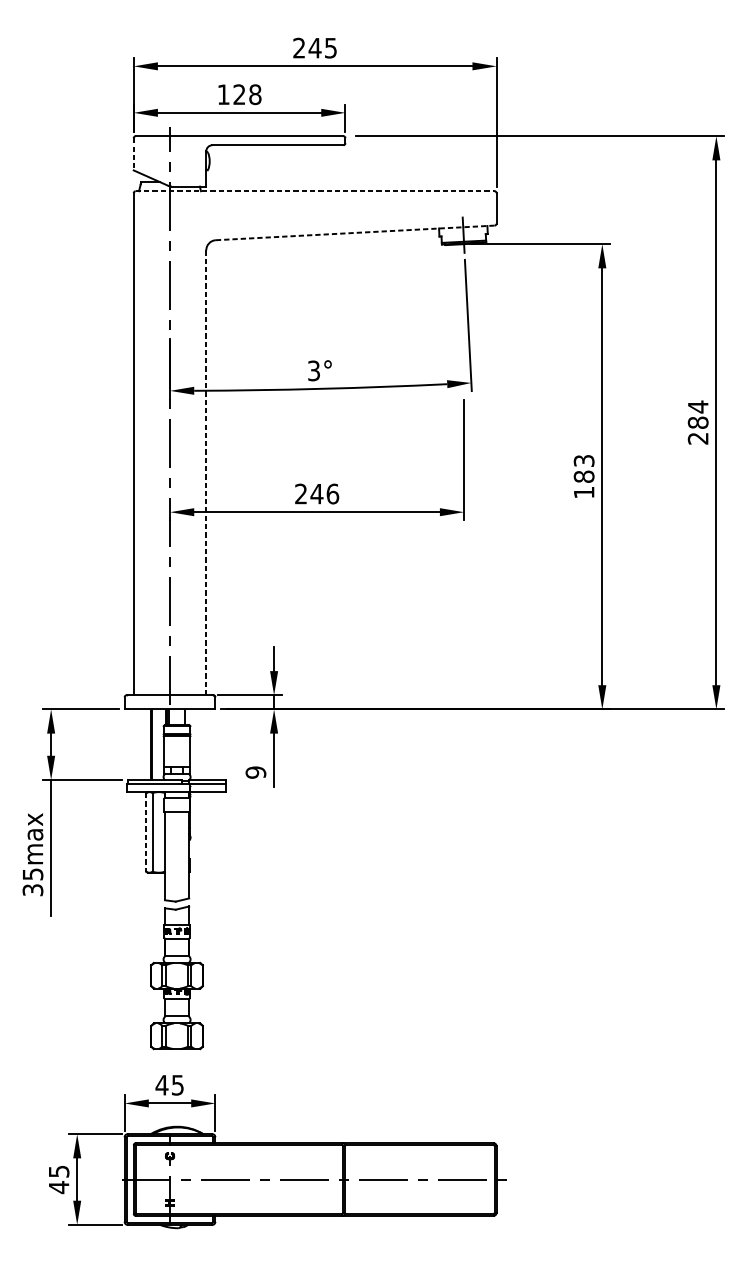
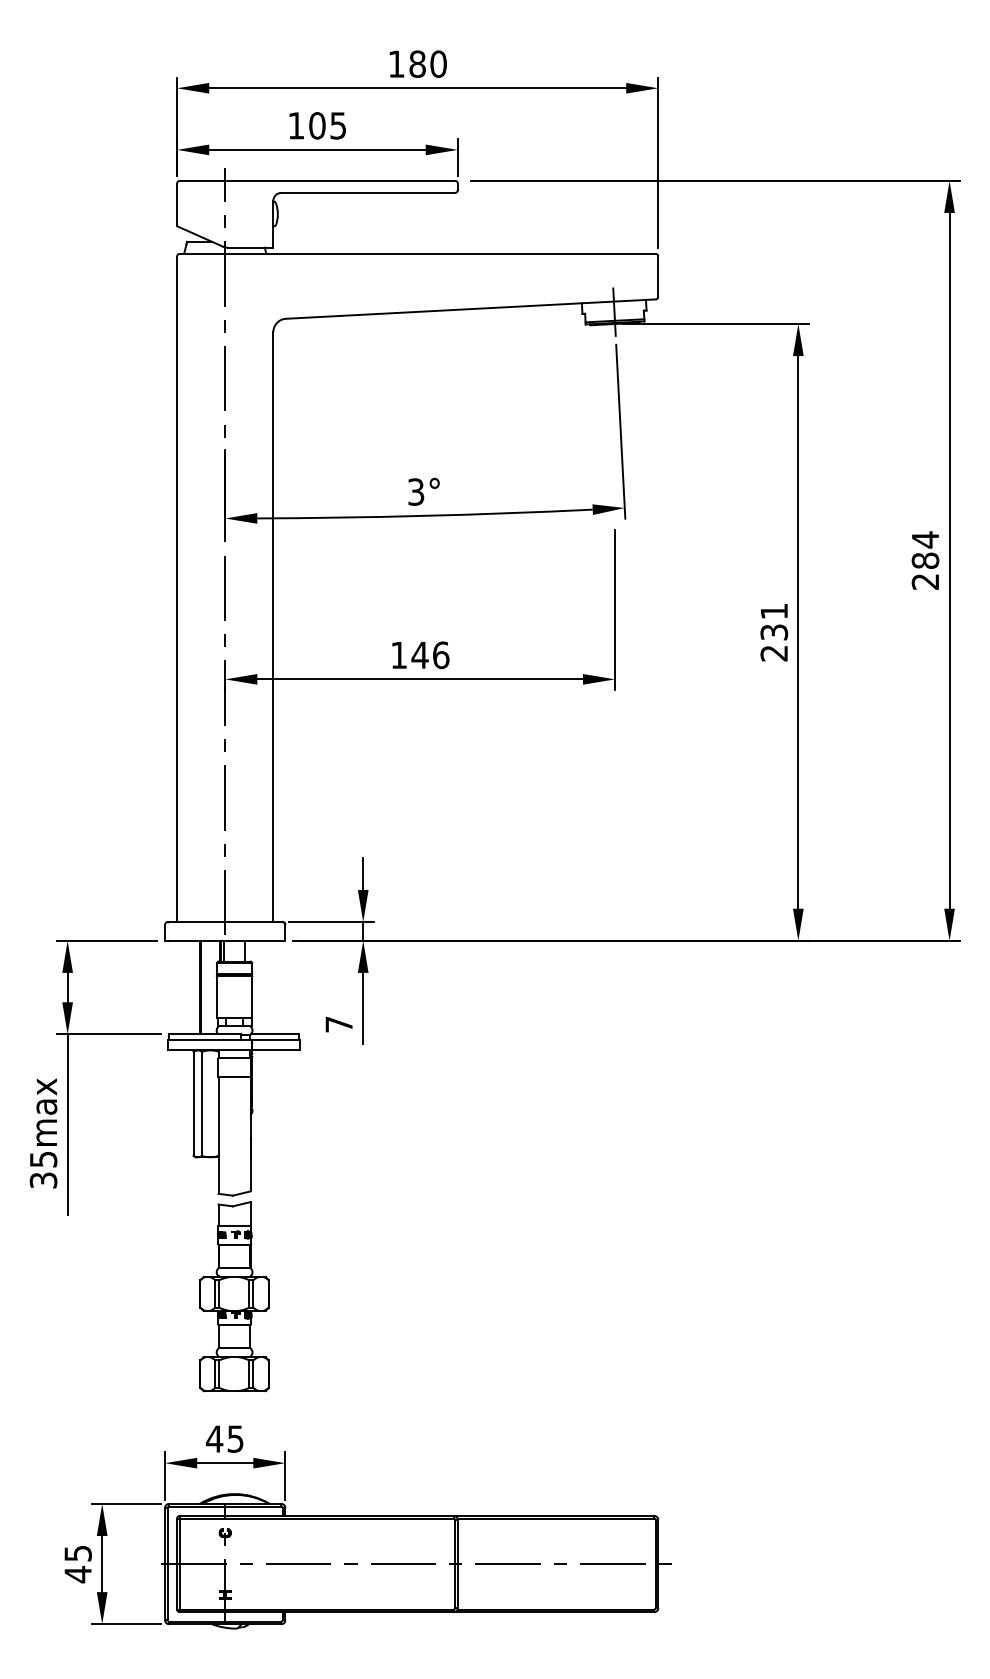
text: (315, 47) -> (417, 63), 245 -> 180
text: (247, 94) -> (327, 125), 128 -> 105
line: (134, 154) -> (177, 205), dashed -> solid
line: (315, 190) -> (417, 253), dashed -> solid
line: (355, 233) -> (471, 309), dashed -> solid
line: (206, 473) -> (273, 627), dashed -> solid
text: (584, 476) -> (774, 632), 183 -> 231
text: (300, 493) -> (398, 654), 246 -> 146
text: (255, 772) -> (338, 1024), 9 -> 7
line: (146, 832) -> (193, 1104), dashed -> solid

